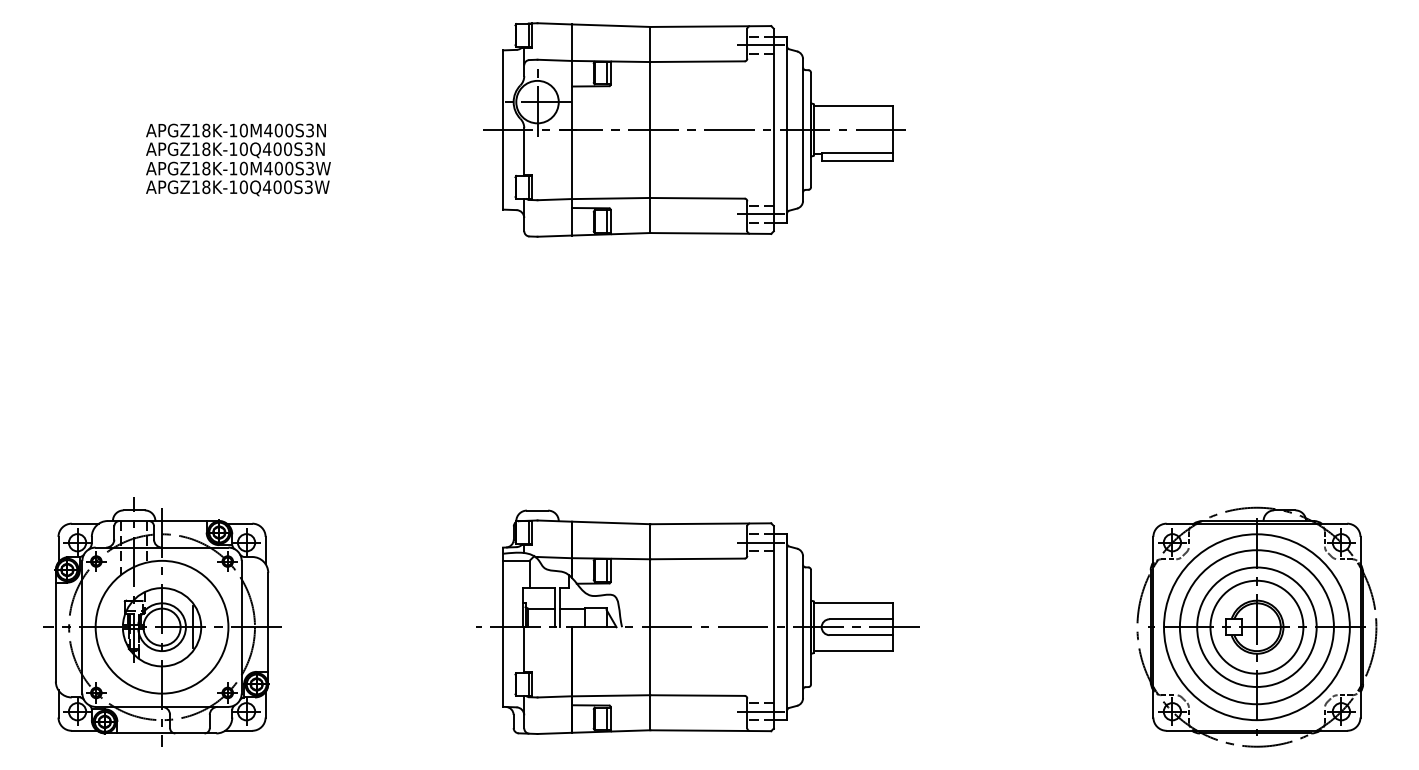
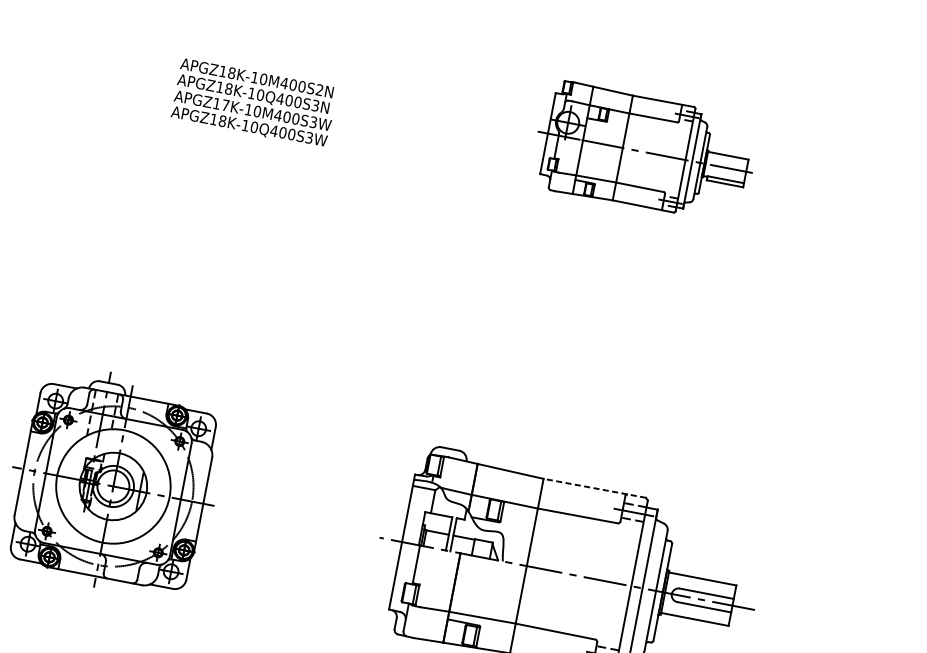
part: (694, 129) -> (645, 151), size x0.6
text: (309, 130) -> (319, 90), APGZ18K-10M400S3N -> APGZ18K-10M400S2N
text: (206, 168) -> (225, 105), APGZ18K-10M400S3W -> APGZ17K-10M400S3W
line: (710, 523) -> (594, 488), solid -> dashed

